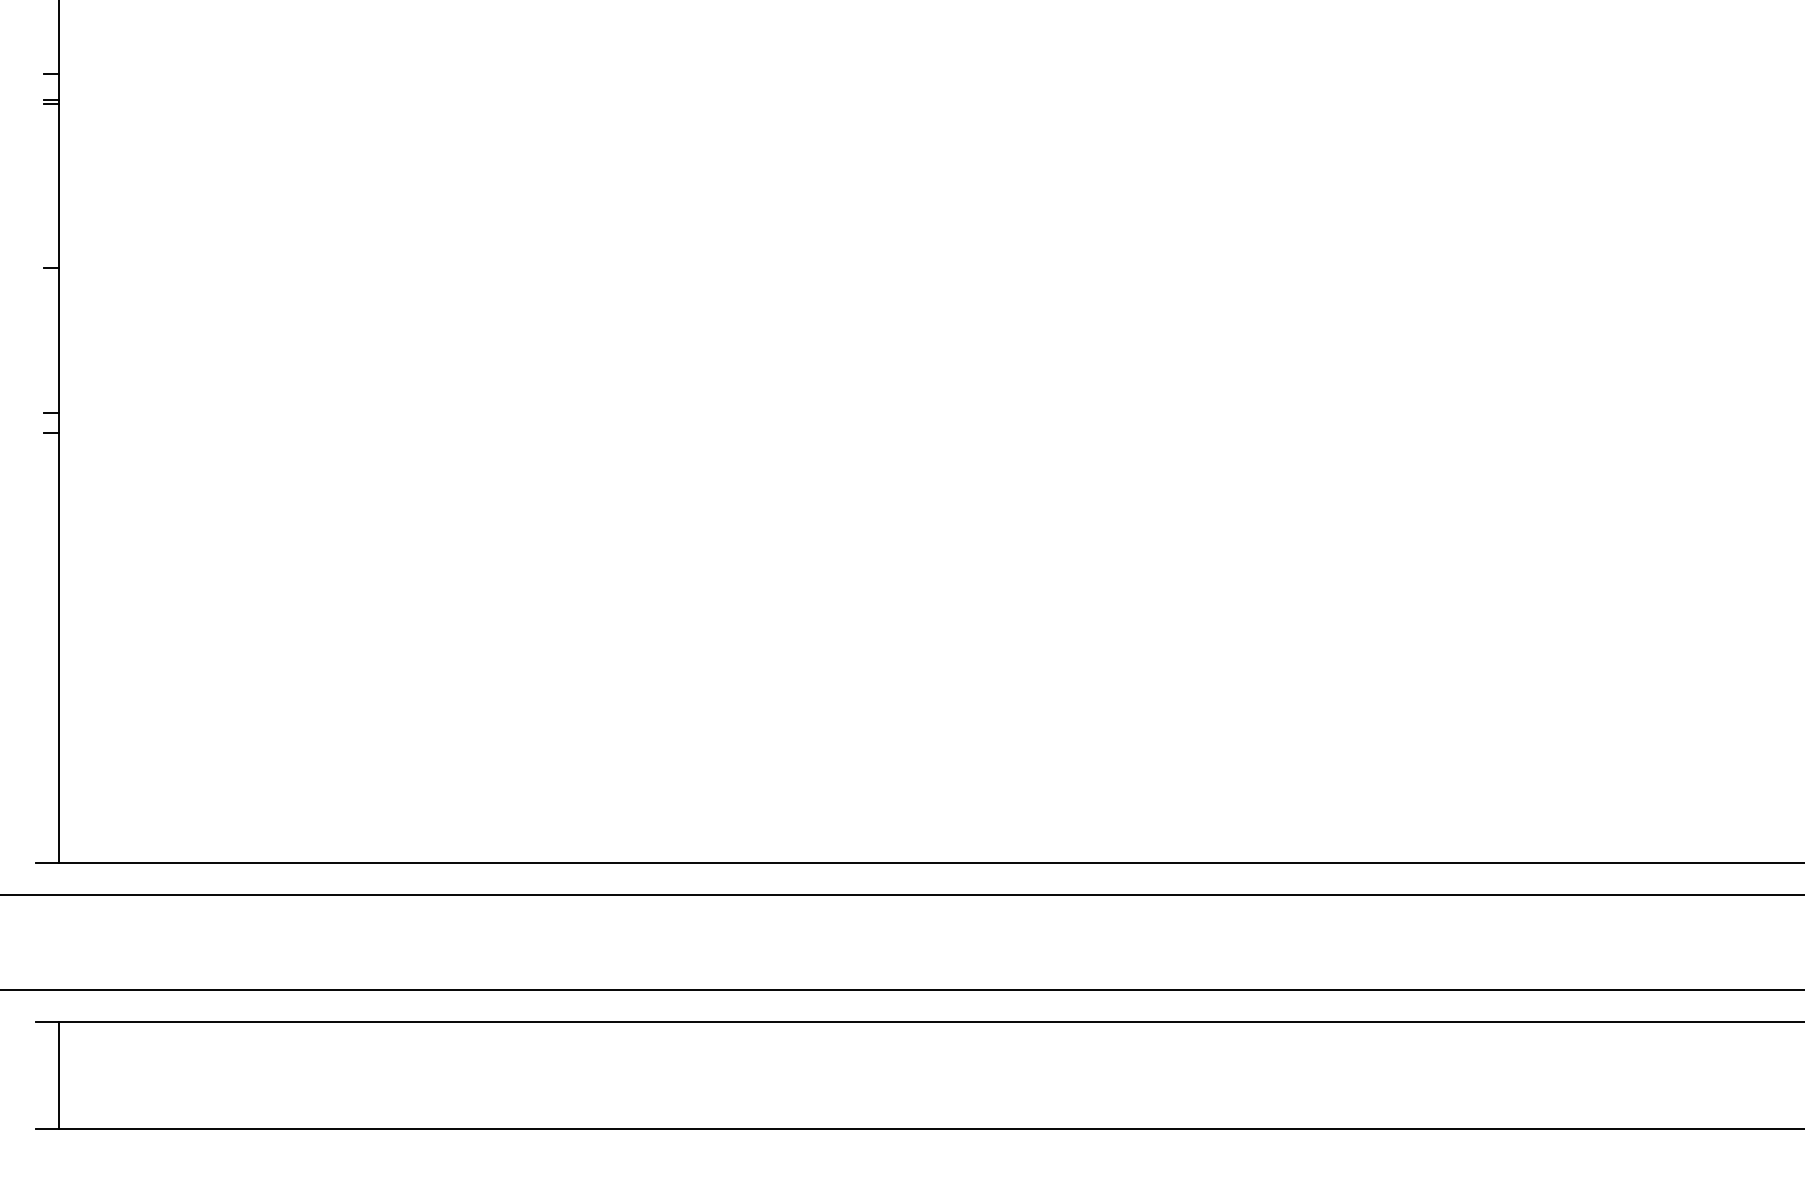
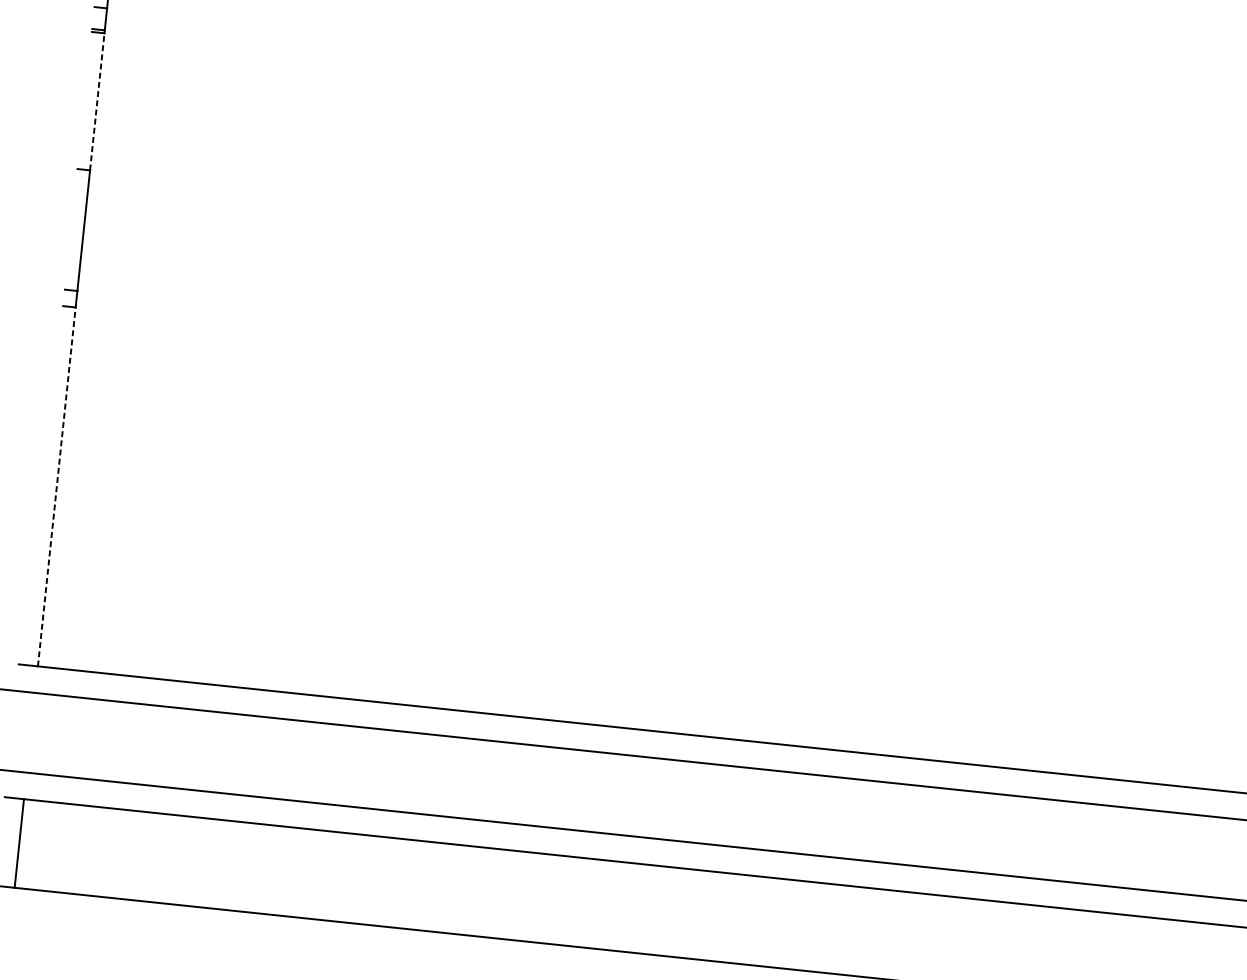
line: (58, 185) -> (97, 101), solid -> dashed
line: (58, 647) -> (56, 486), solid -> dashed

